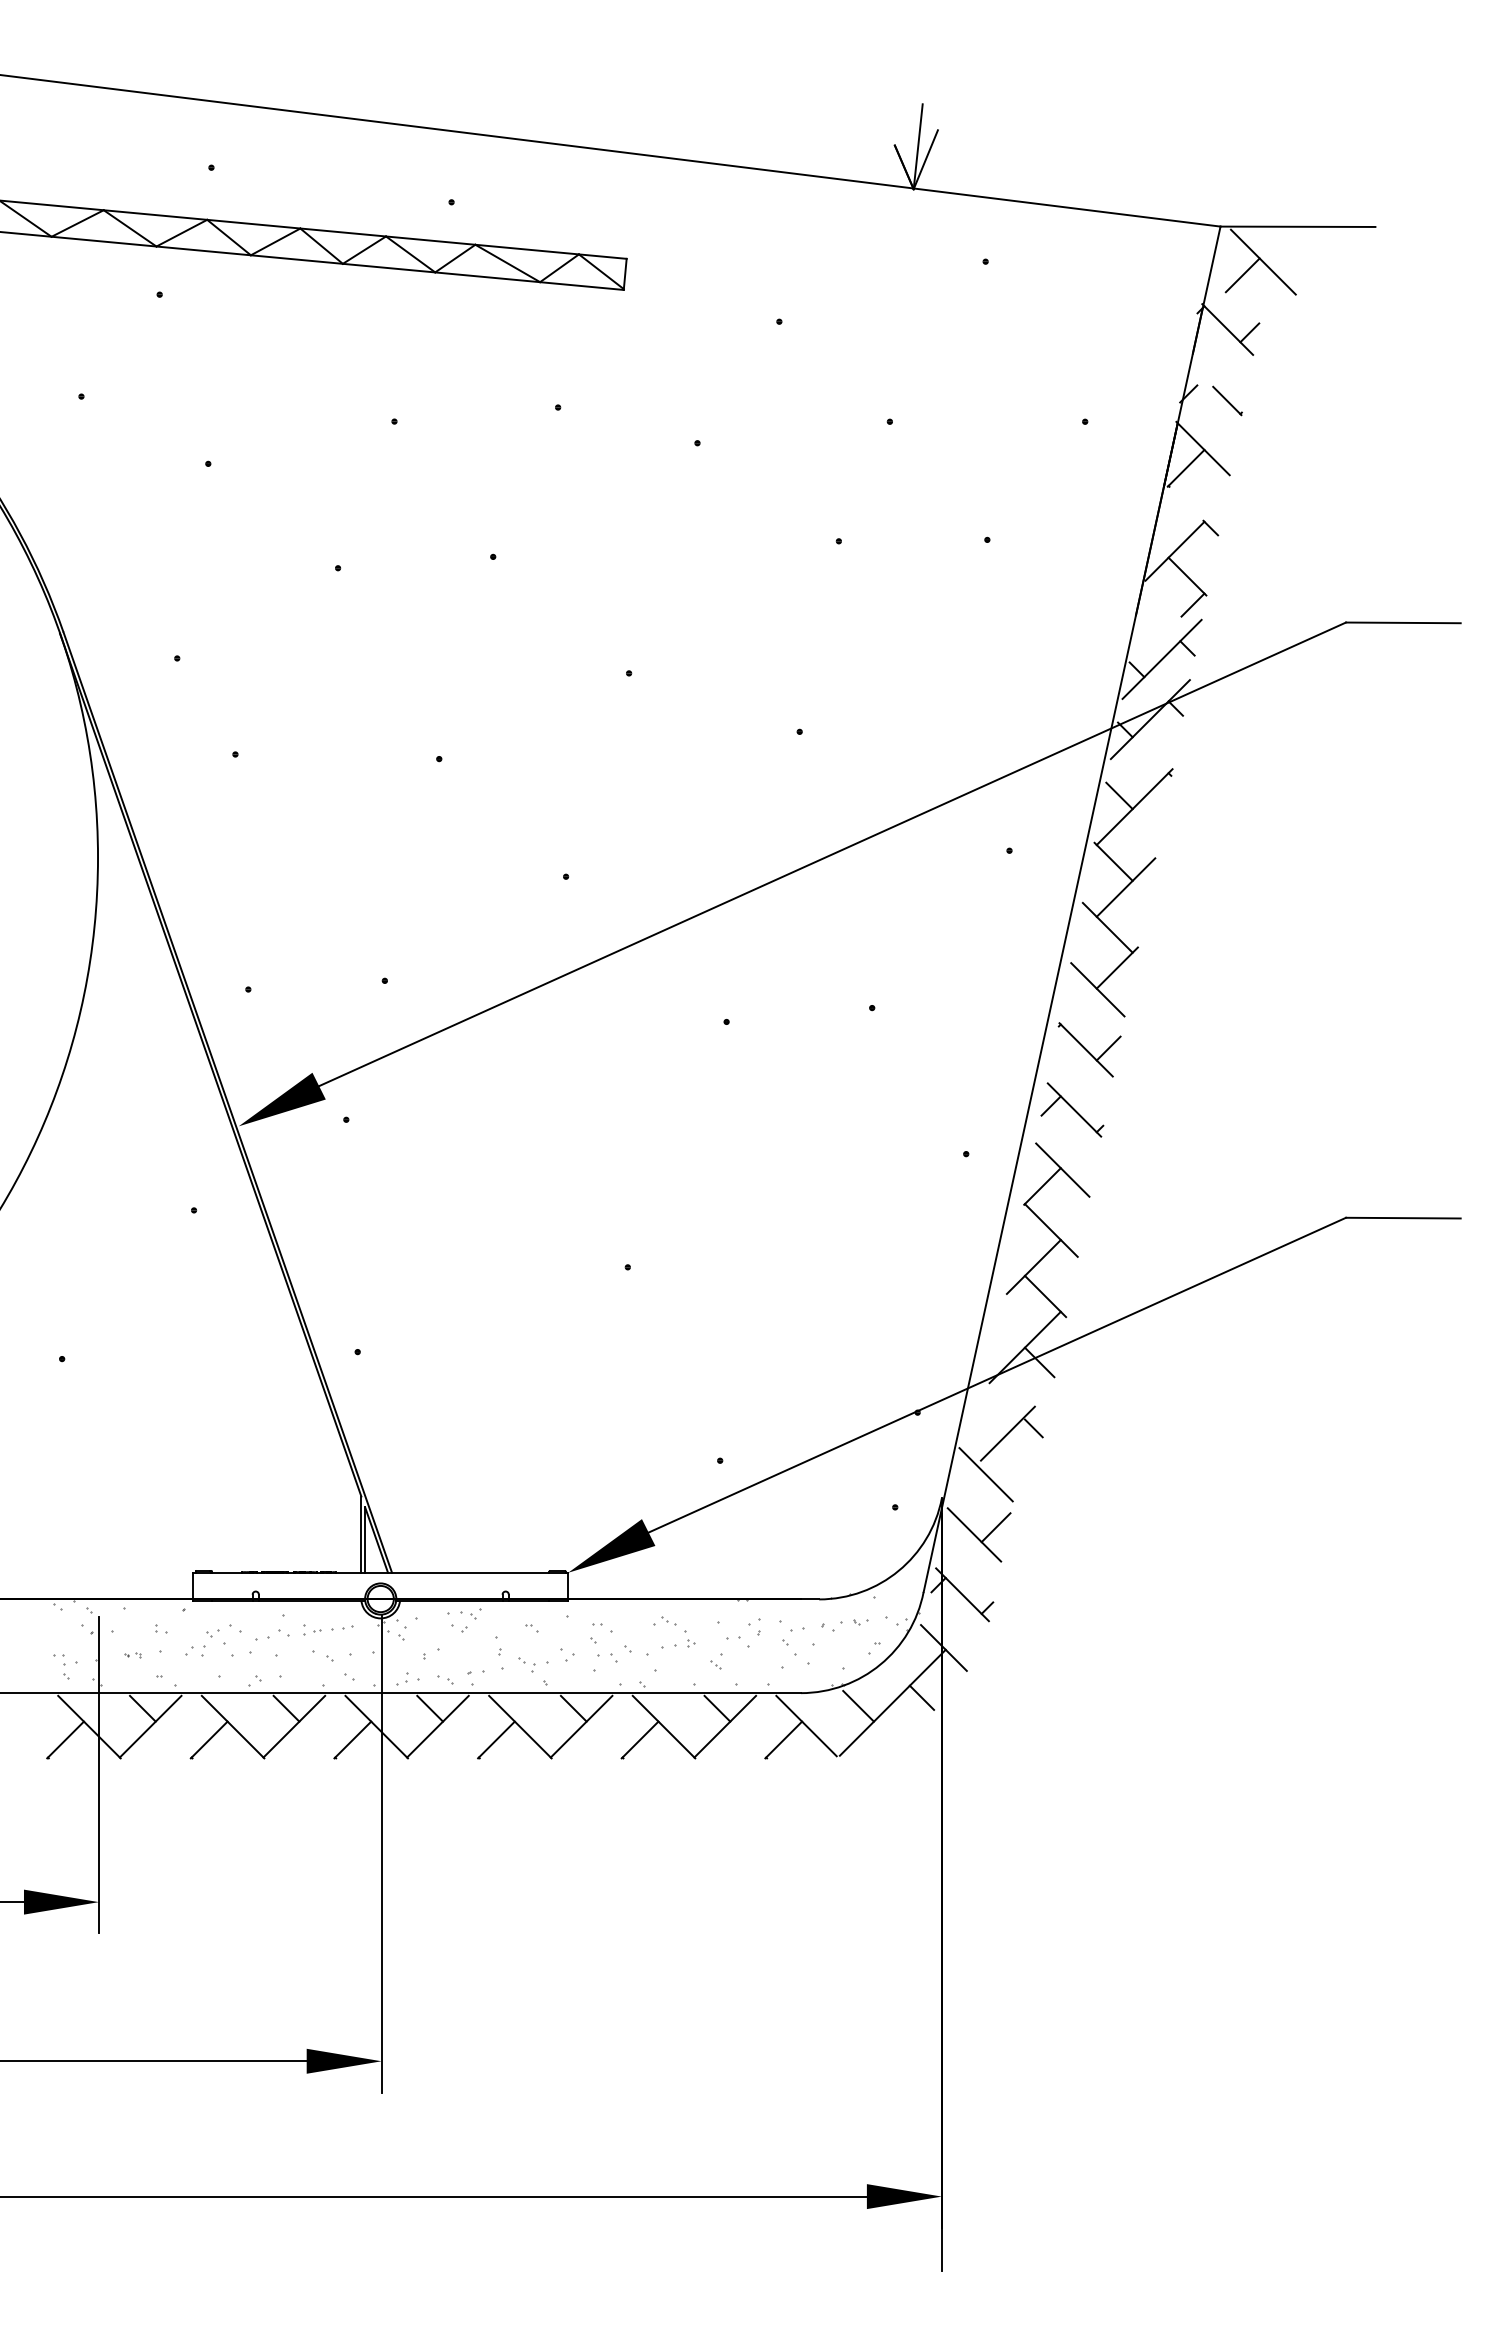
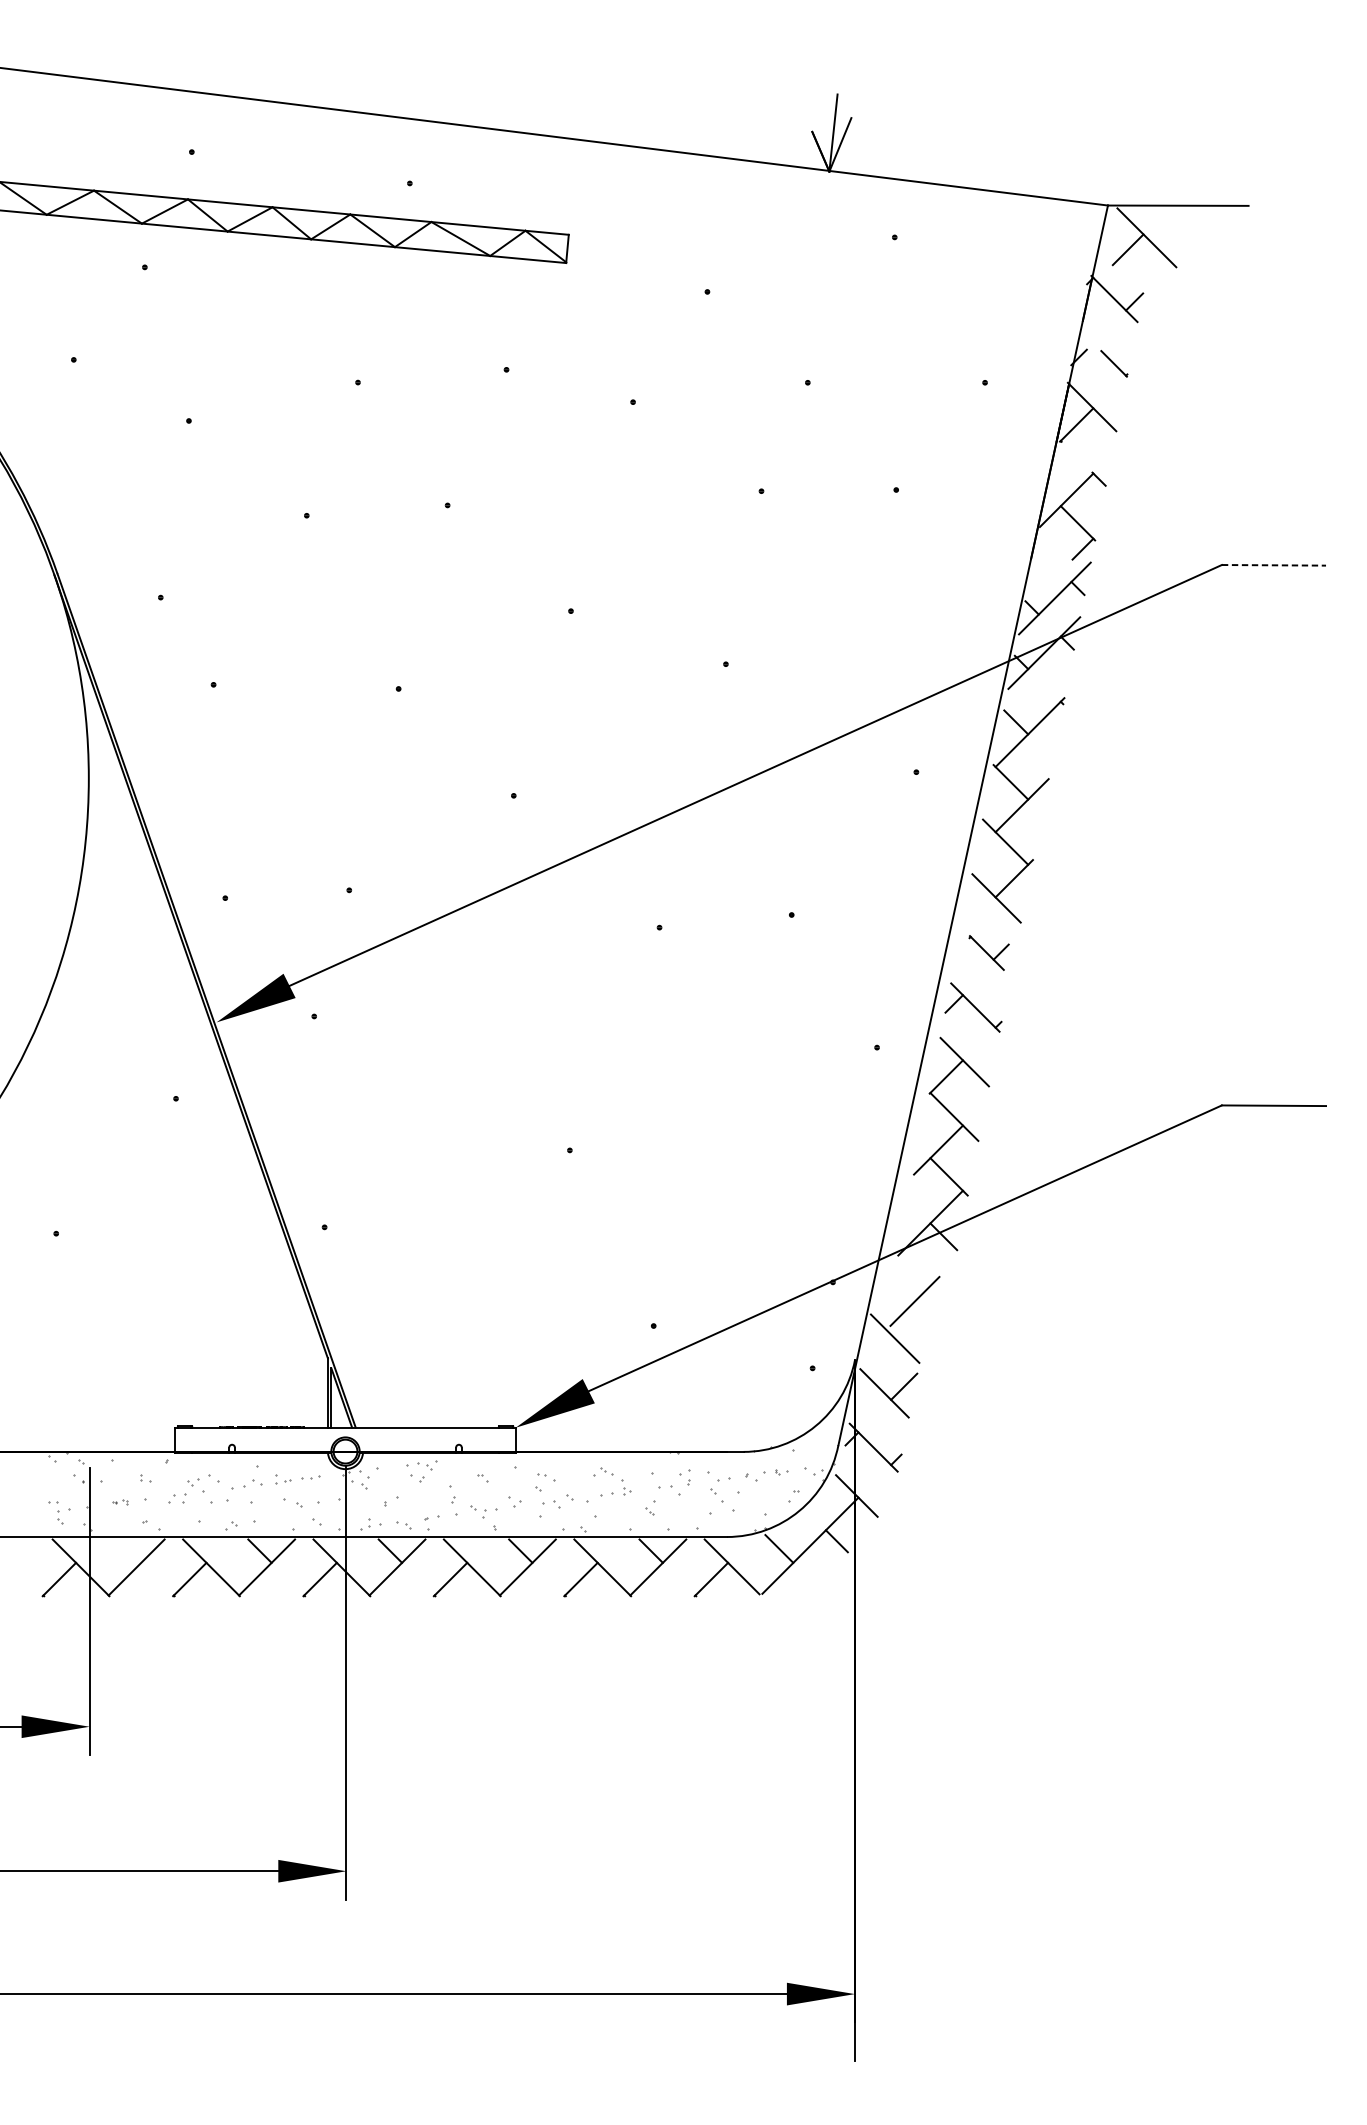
line: (1403, 622) -> (1274, 564), solid -> dashed
part: (1089, 1049) -> (989, 952), size x0.7
line: (1033, 1428) -> (938, 1296), removed
line: (142, 1708) -> (129, 1550), removed

